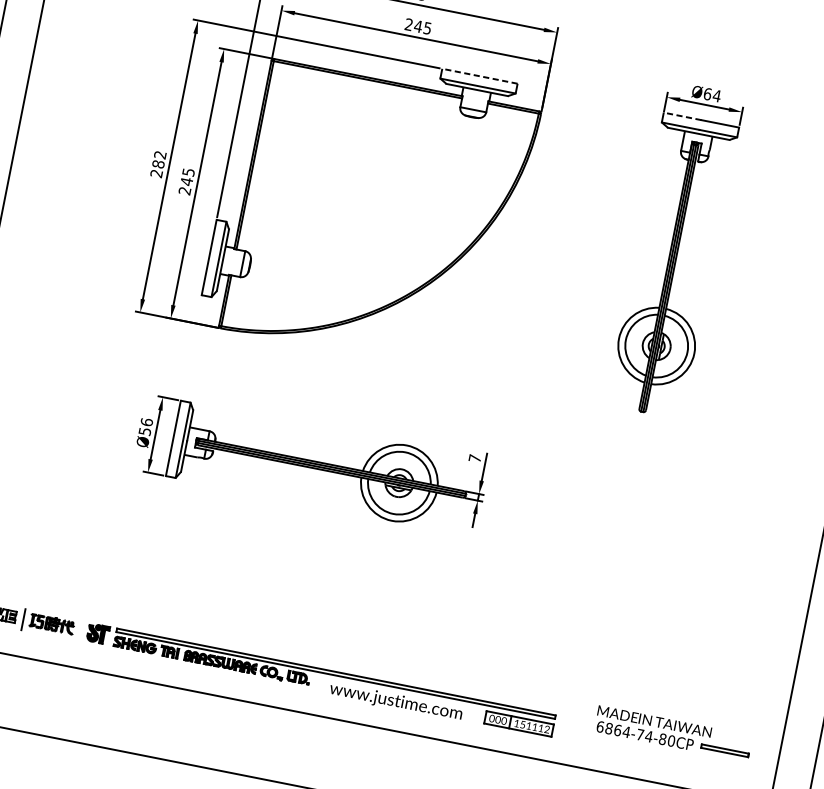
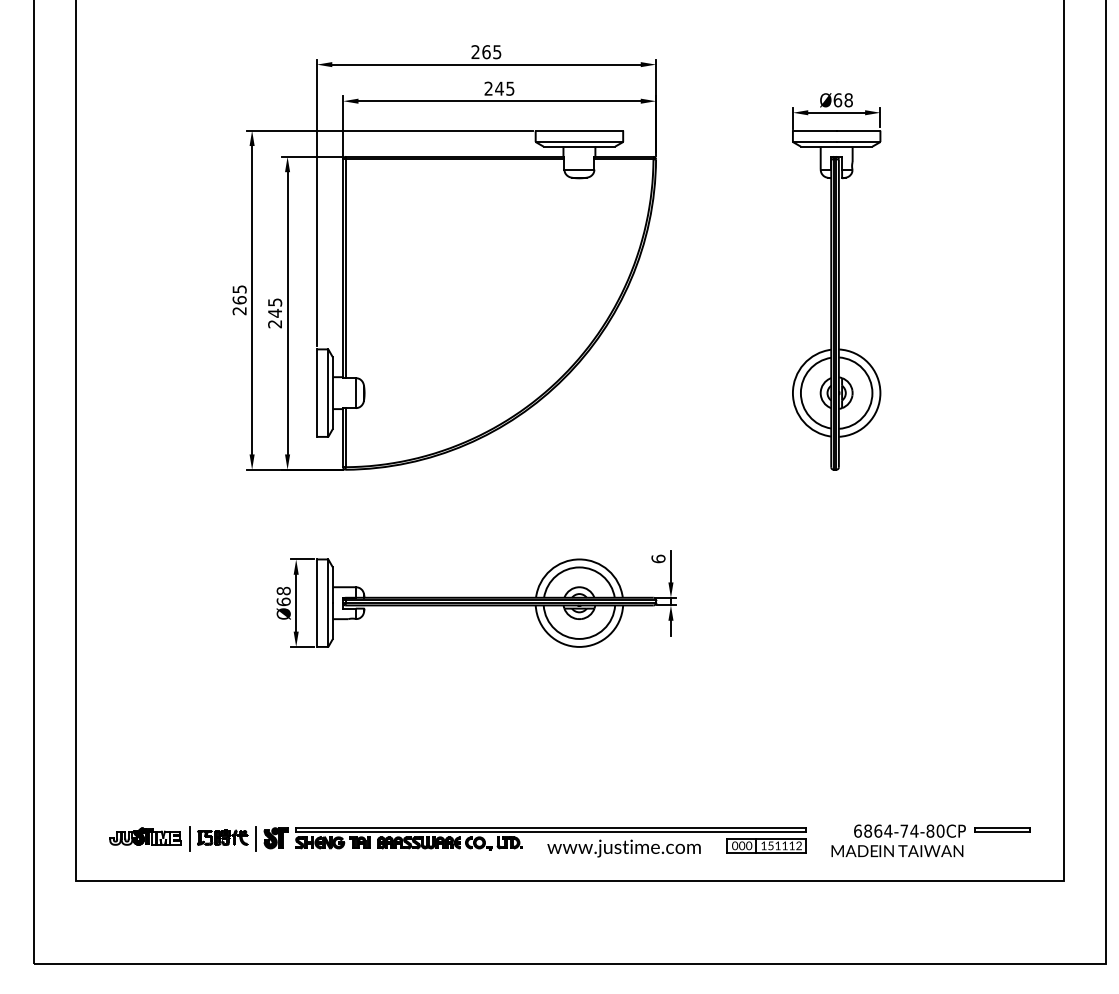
line: (480, 76) -> (579, 130), dashed -> solid
text: (716, 96) -> (848, 100), Ø64 -> Ø68
line: (682, 116) -> (814, 130), dashed -> solid
text: (159, 159) -> (239, 294), 282 -> 265
text: (145, 426) -> (283, 596), Ø56 -> Ø68
text: (475, 458) -> (658, 558), 7 -> 6
line: (81, 630) -> (256, 838), added
text: (654, 721) -> (897, 850), moved

